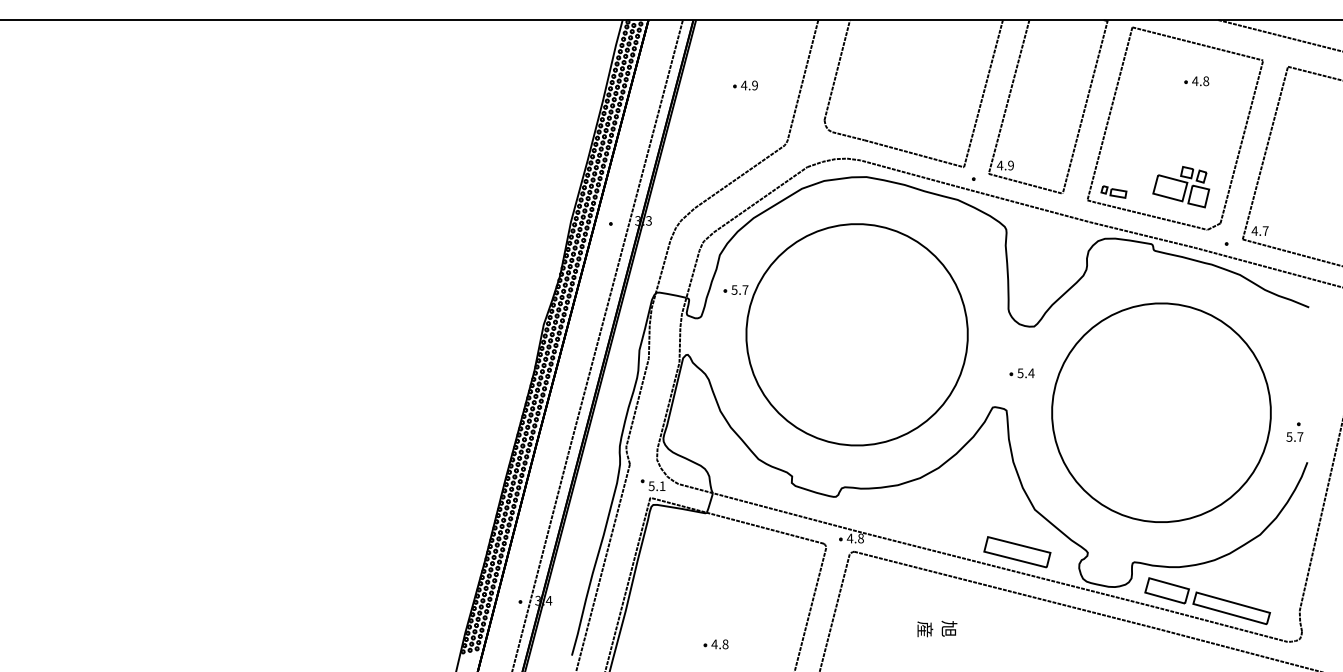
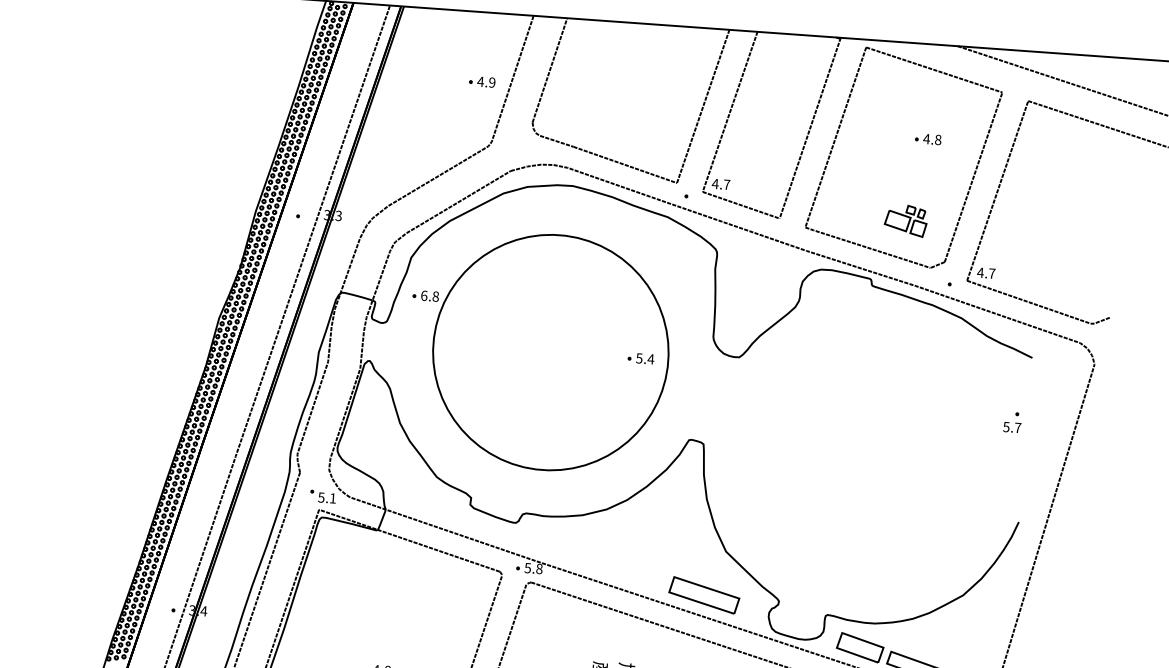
part: (1196, 81) -> (927, 139), moved
part: (745, 85) -> (482, 81), moved
text: (1010, 165) -> (726, 184), 4.9 -> 4.7
part: (1181, 187) -> (906, 221), size x0.7
part: (1113, 191) -> (833, 220), removed
text: (739, 289) -> (429, 295), 5.7 -> 6.8
part: (1021, 373) -> (640, 358), moved
part: (1161, 412) -> (867, 458), removed
part: (1294, 431) -> (1012, 421), moved
text: (849, 538) -> (527, 568), 4.8 -> 5.8

